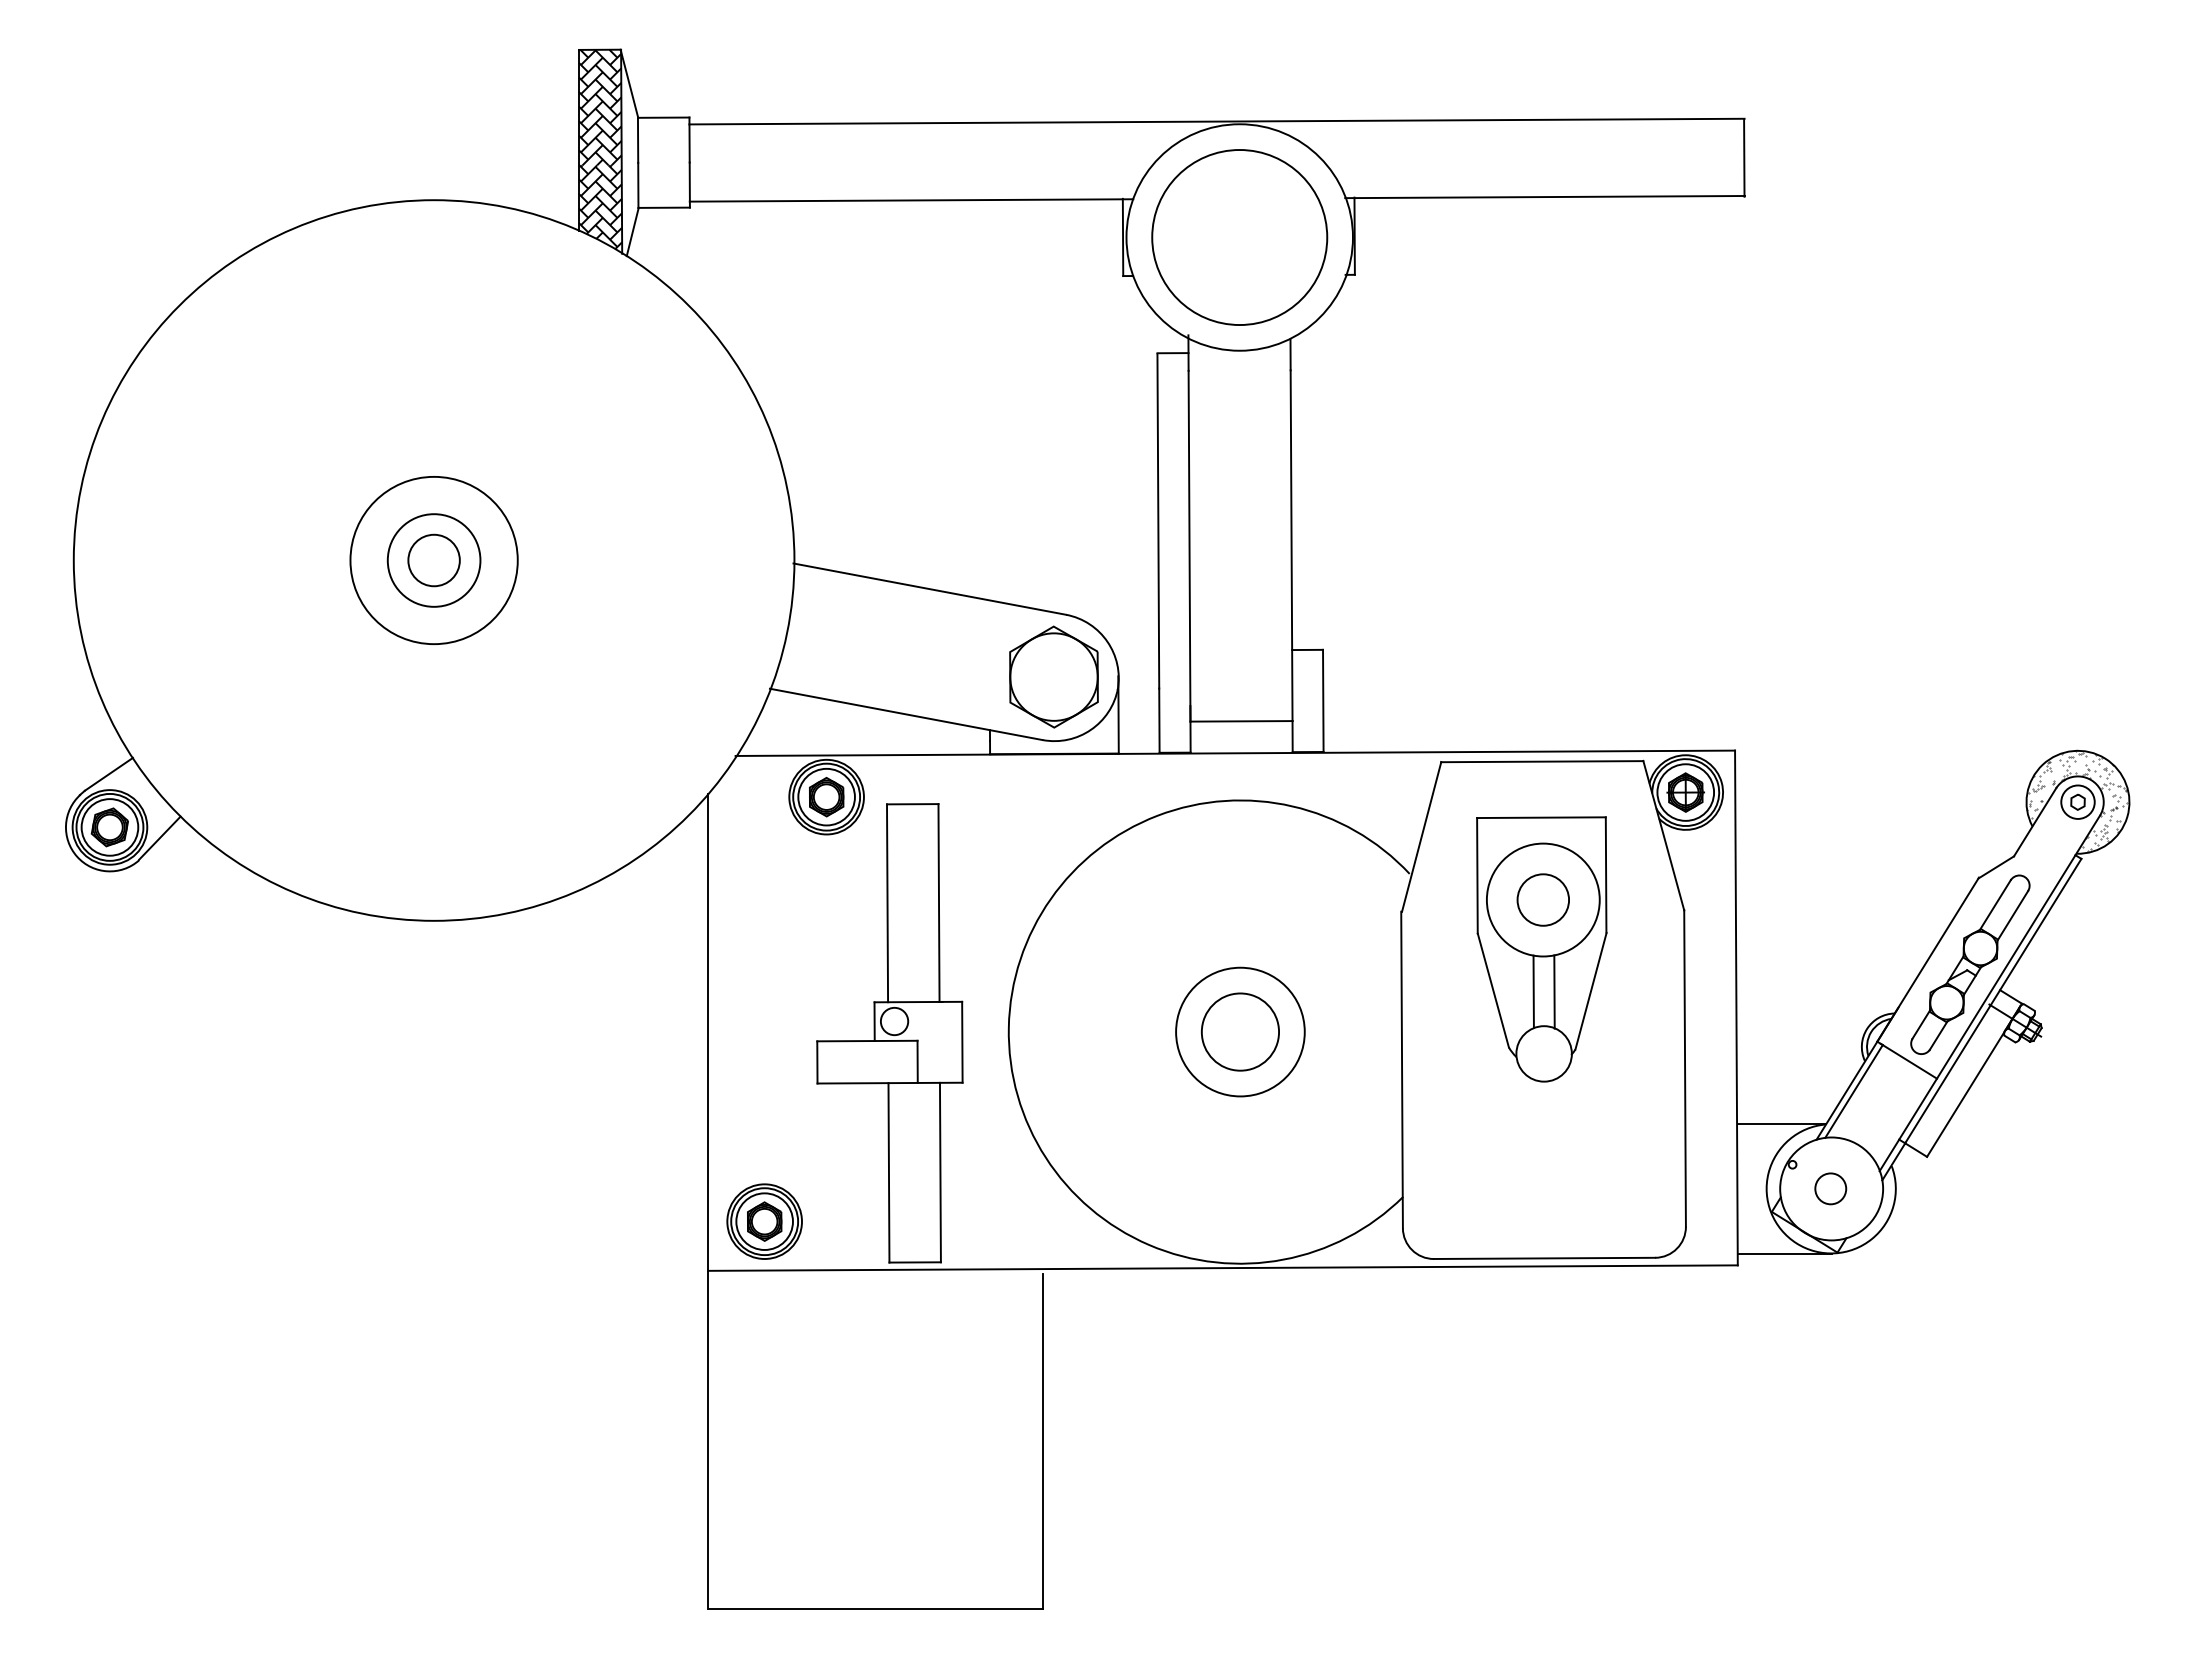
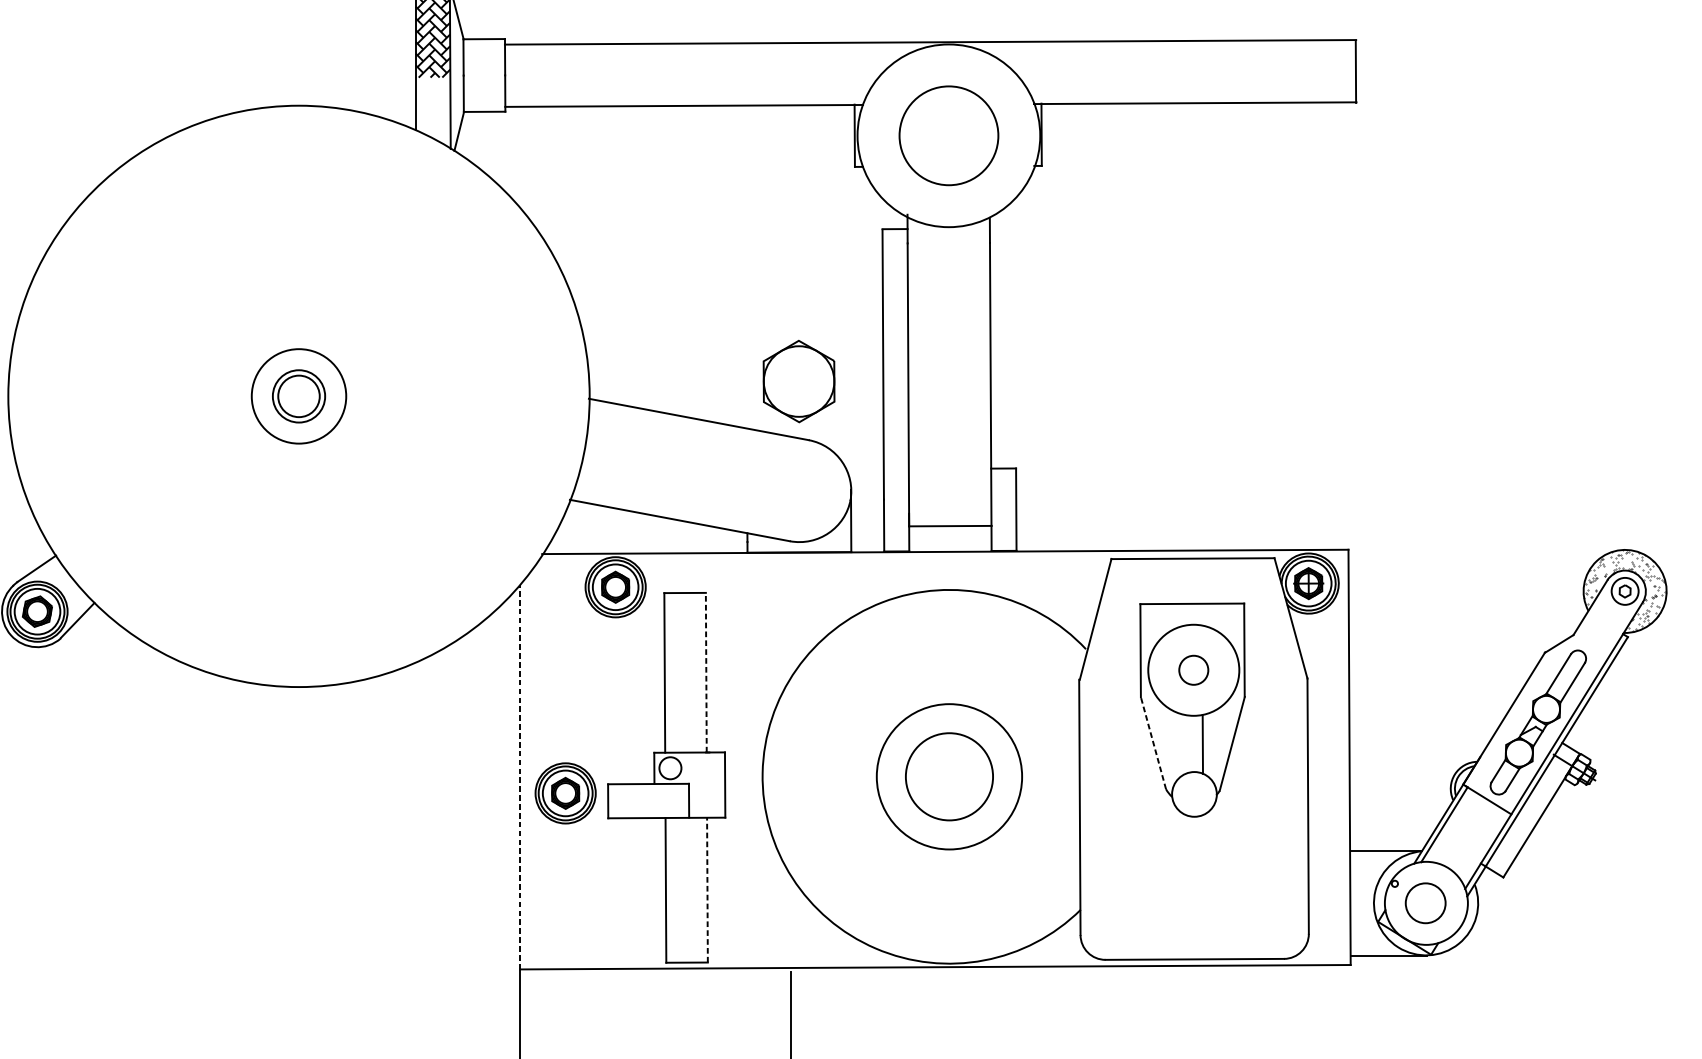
hatch: (600, 207) -> (433, 111), removed
circle: (1239, 237) -> (948, 135), size x0.7
circle: (433, 560) -> (298, 396), size x0.7
circle: (433, 560) -> (298, 396), size x0.7
part: (1053, 676) -> (798, 381), moved
circle: (1543, 899) -> (1193, 669), size x0.7
line: (939, 903) -> (706, 673), solid -> dashed
line: (1493, 990) -> (1153, 743), solid -> dashed
line: (1533, 991) -> (1185, 744), removed
line: (708, 1031) -> (520, 776), solid -> dashed
circle: (1240, 1031) -> (949, 776), size x1.4
circle: (1240, 1031) -> (949, 776), size x1.4
line: (940, 1172) -> (707, 890), solid -> dashed
circle: (1830, 1188) -> (1425, 902), size x1.6
part: (764, 1221) -> (565, 793), moved

